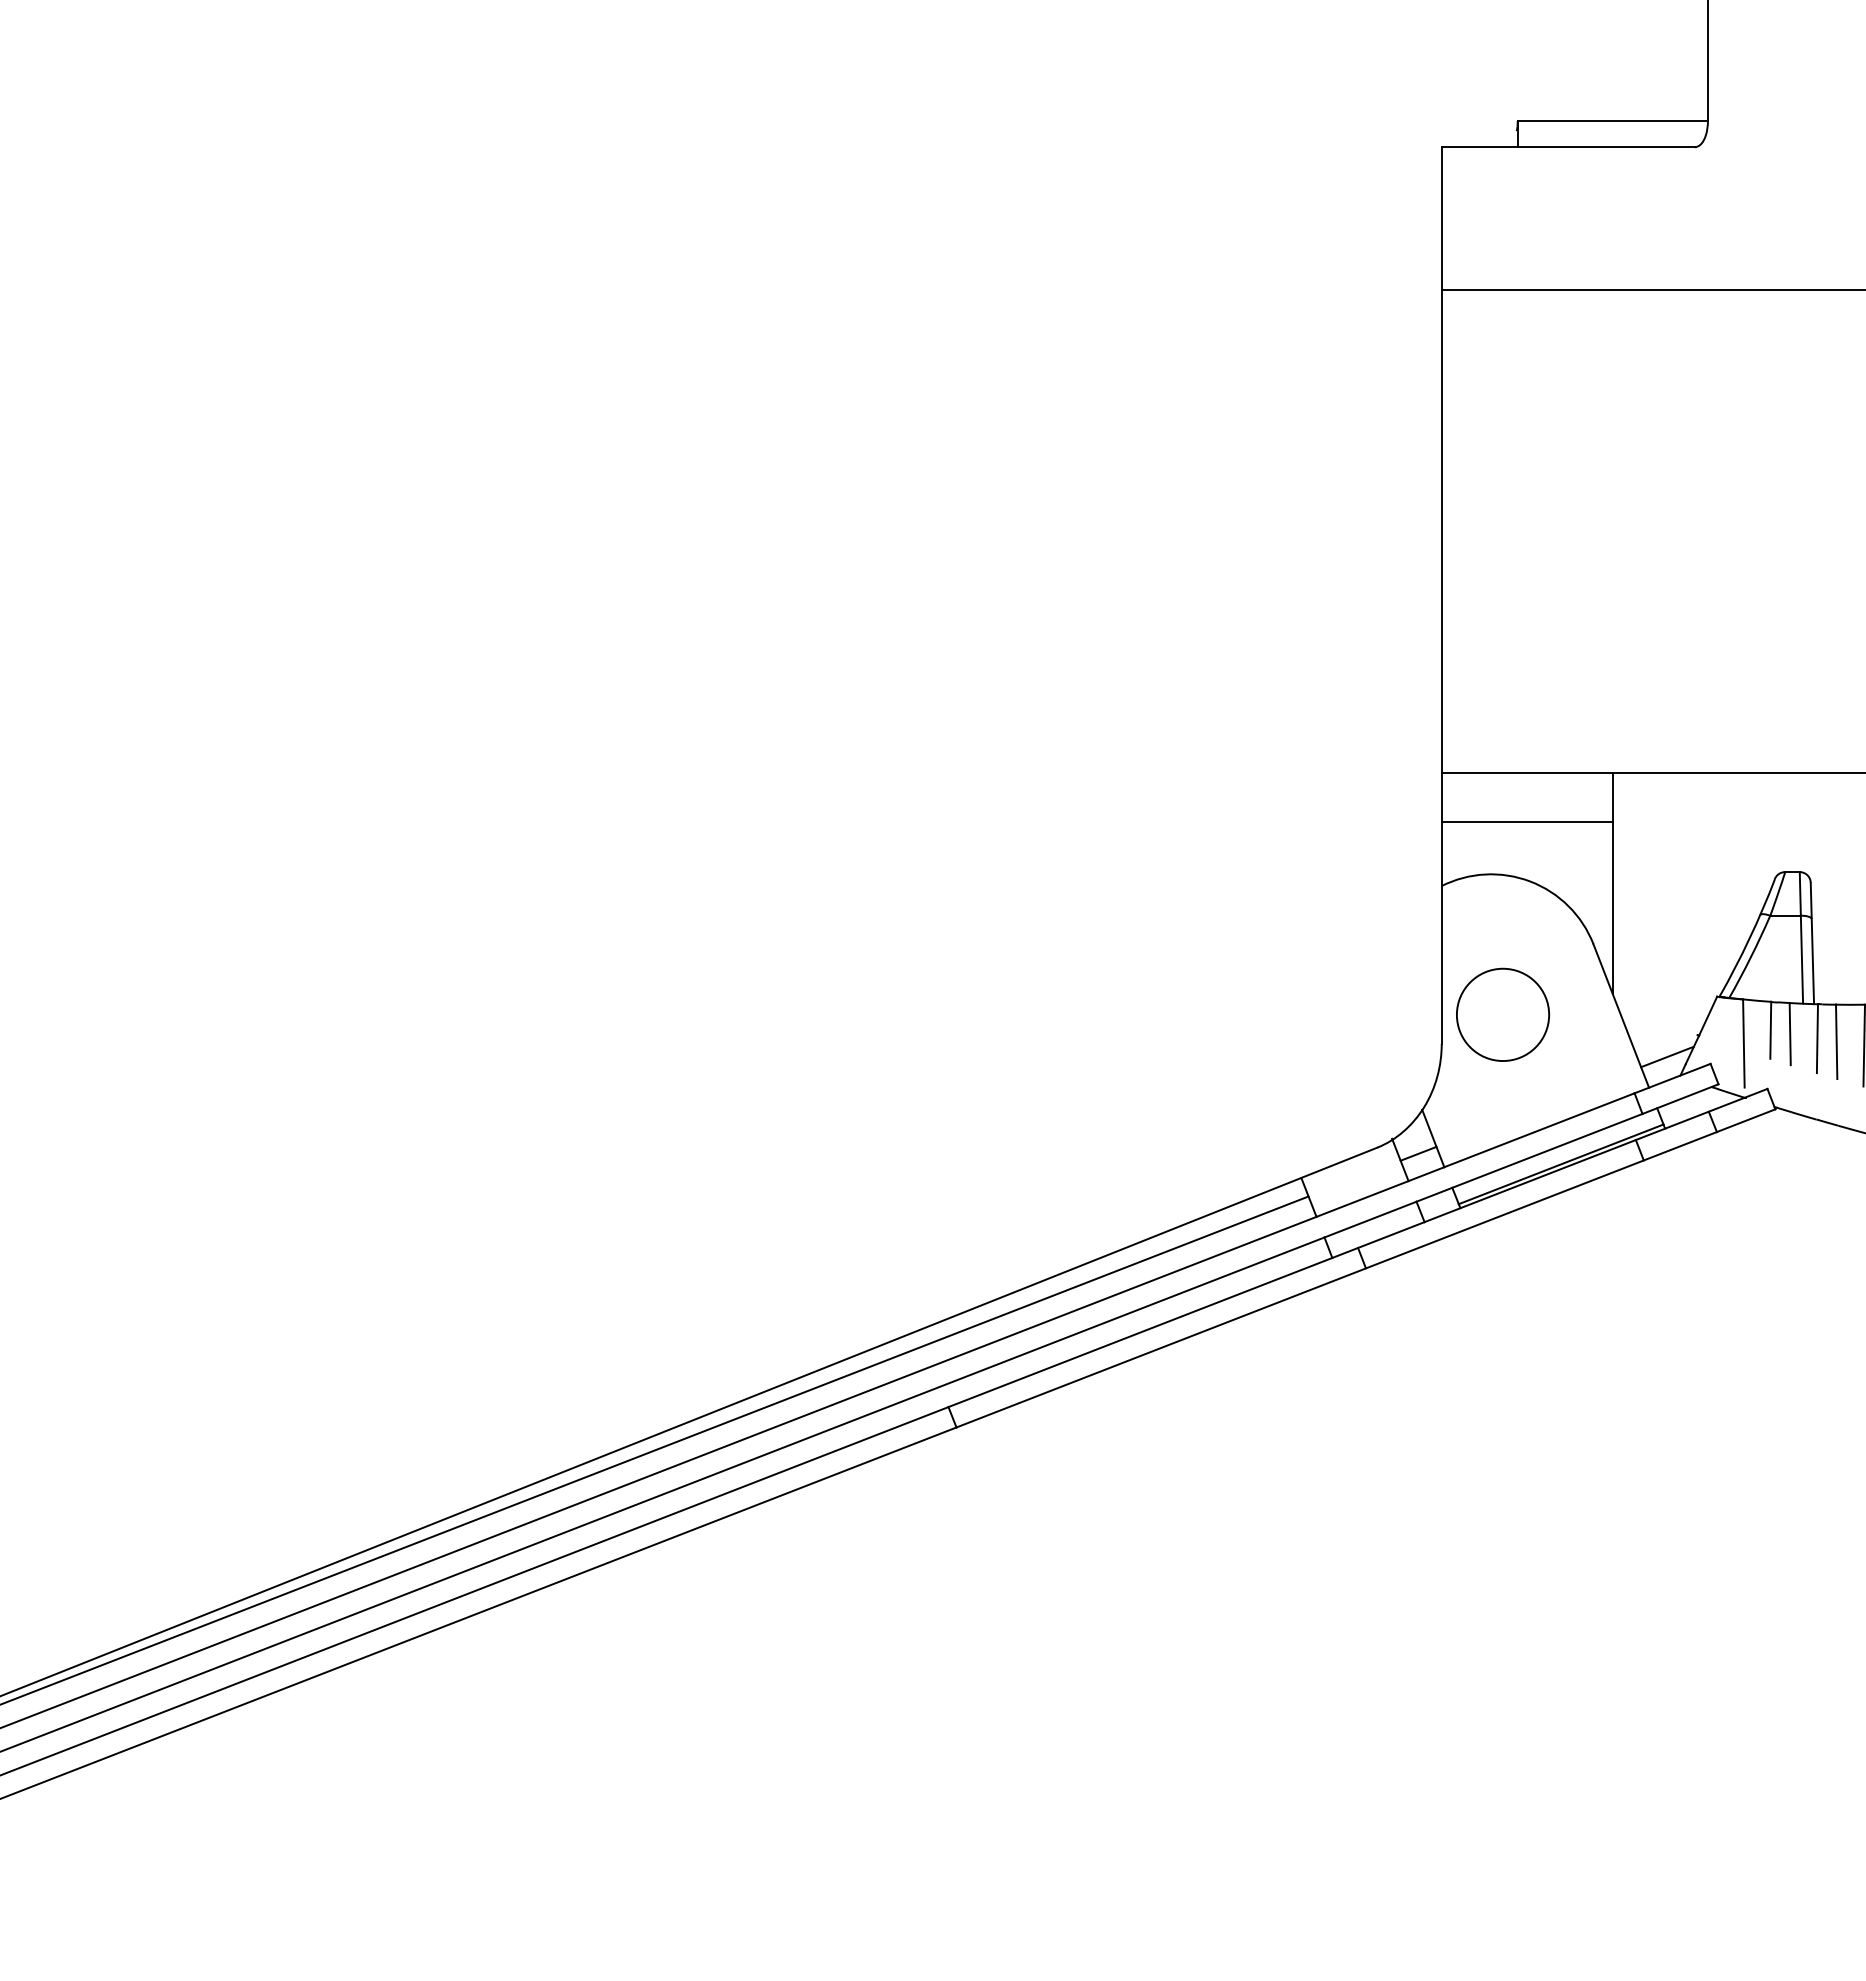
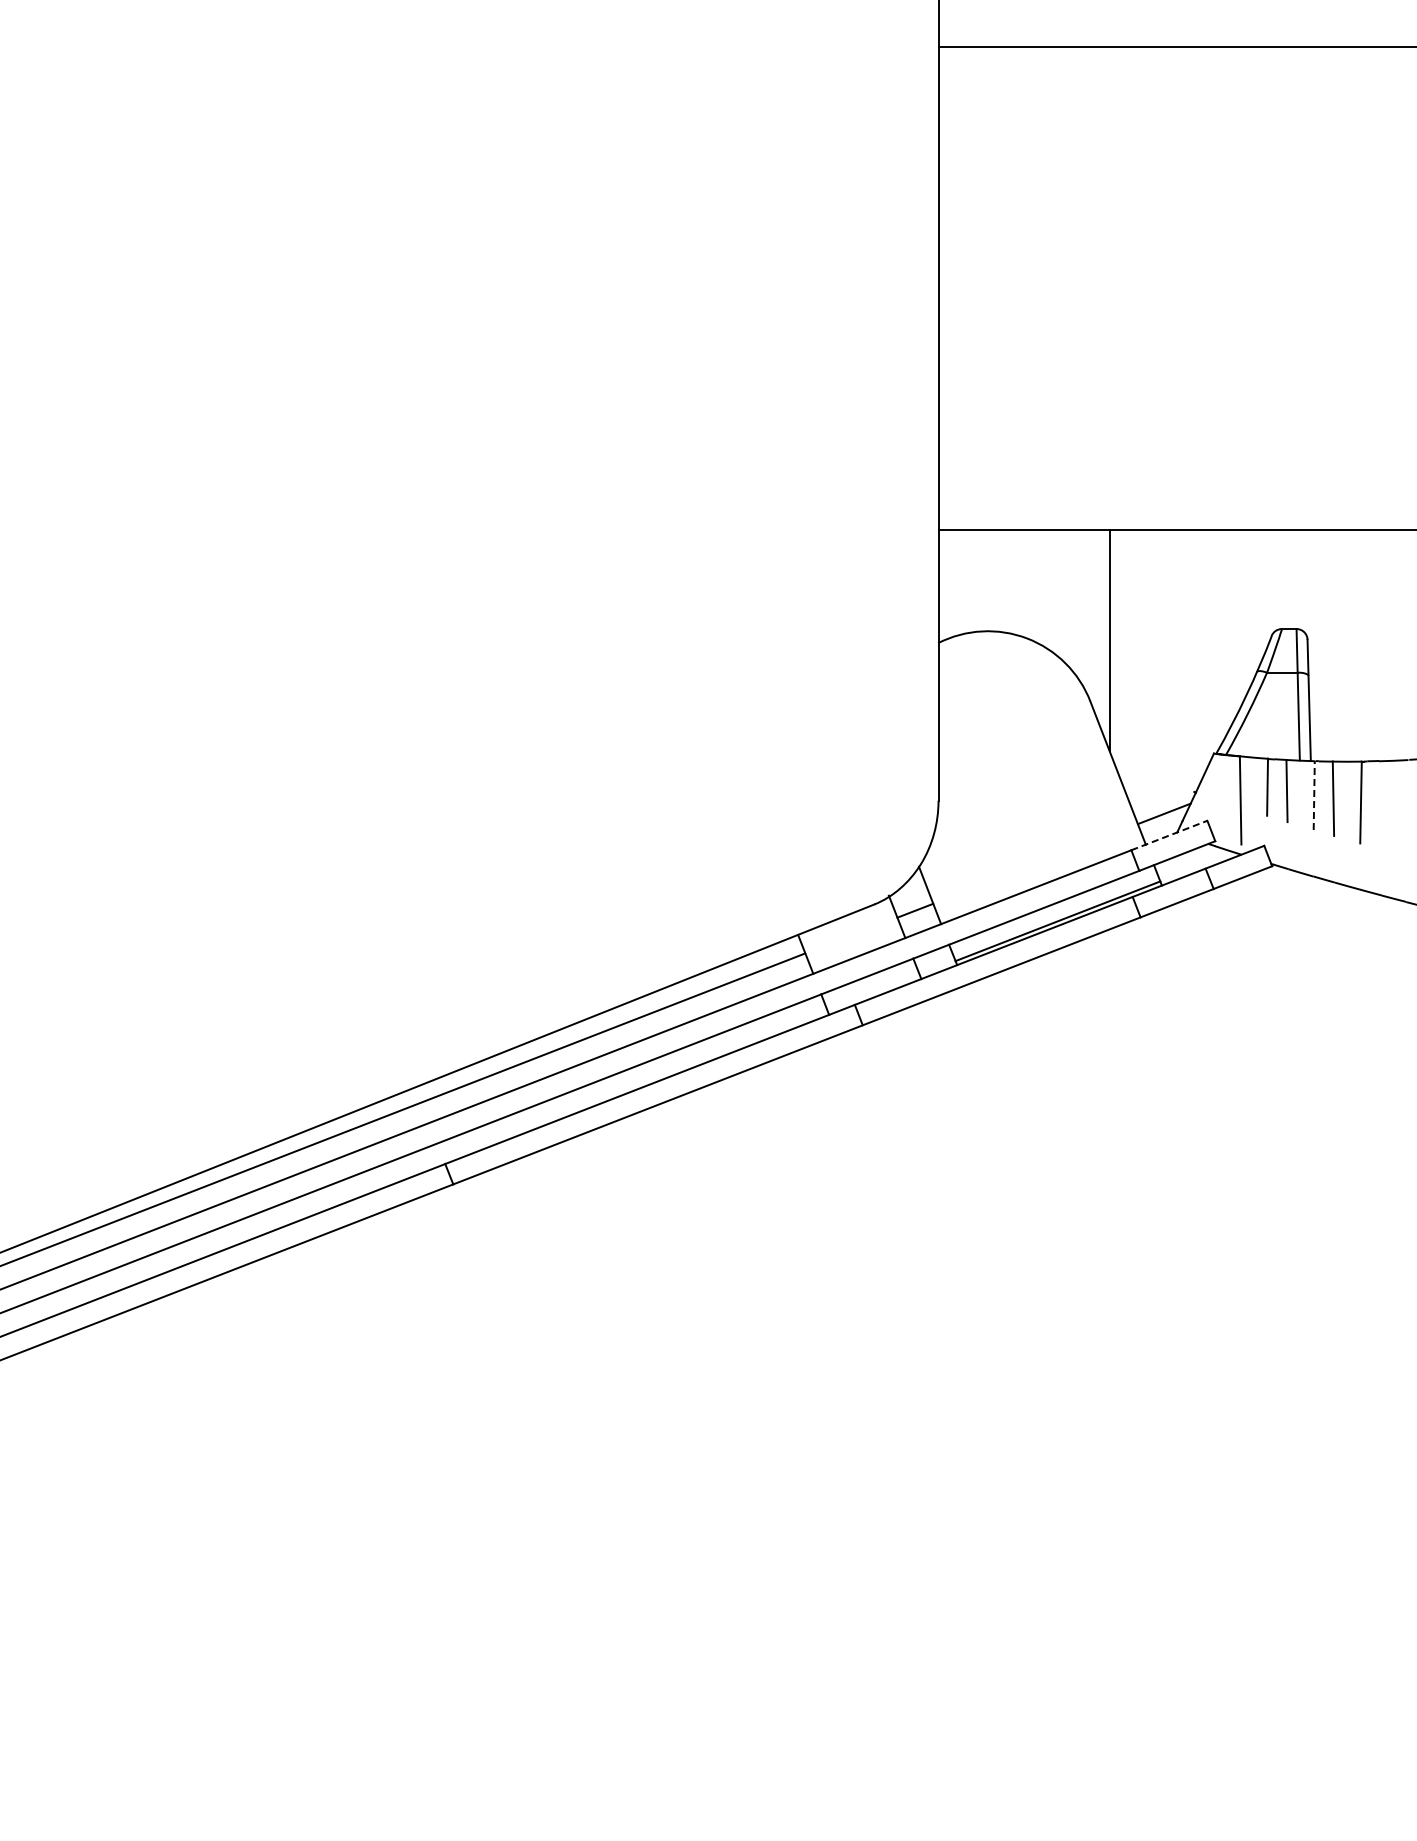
line: (1526, 821) -> (1023, 578), removed
circle: (1502, 1014) -> (999, 771), removed
line: (1817, 1038) -> (1314, 795), solid -> dashed
line: (1672, 1078) -> (1169, 835), solid -> dashed

